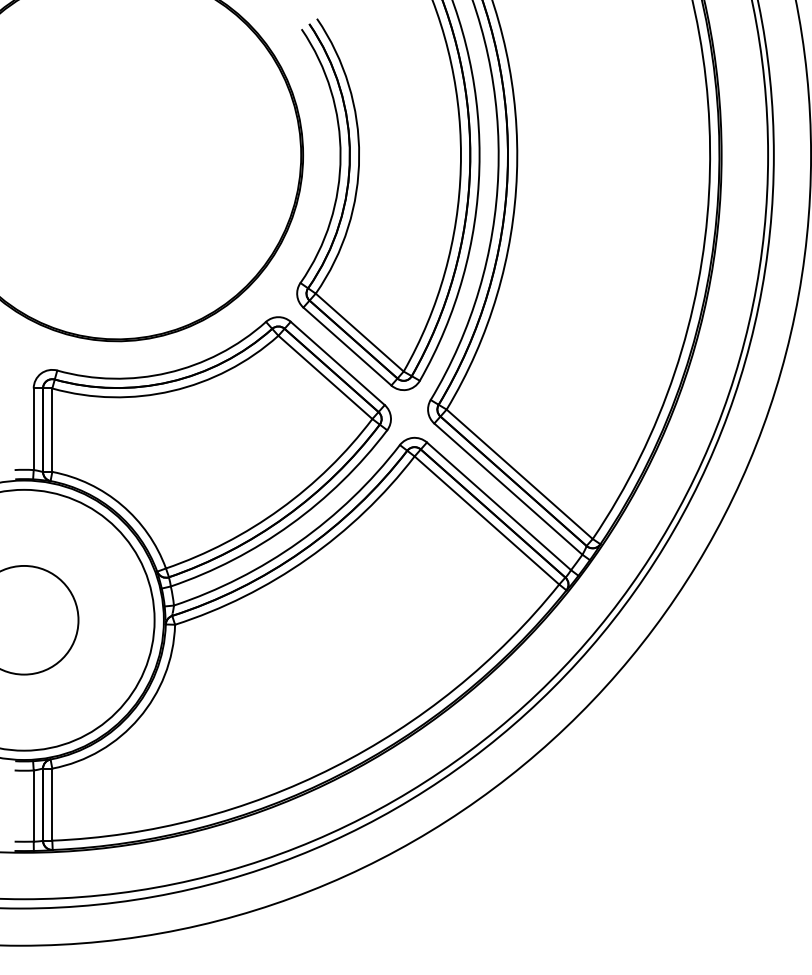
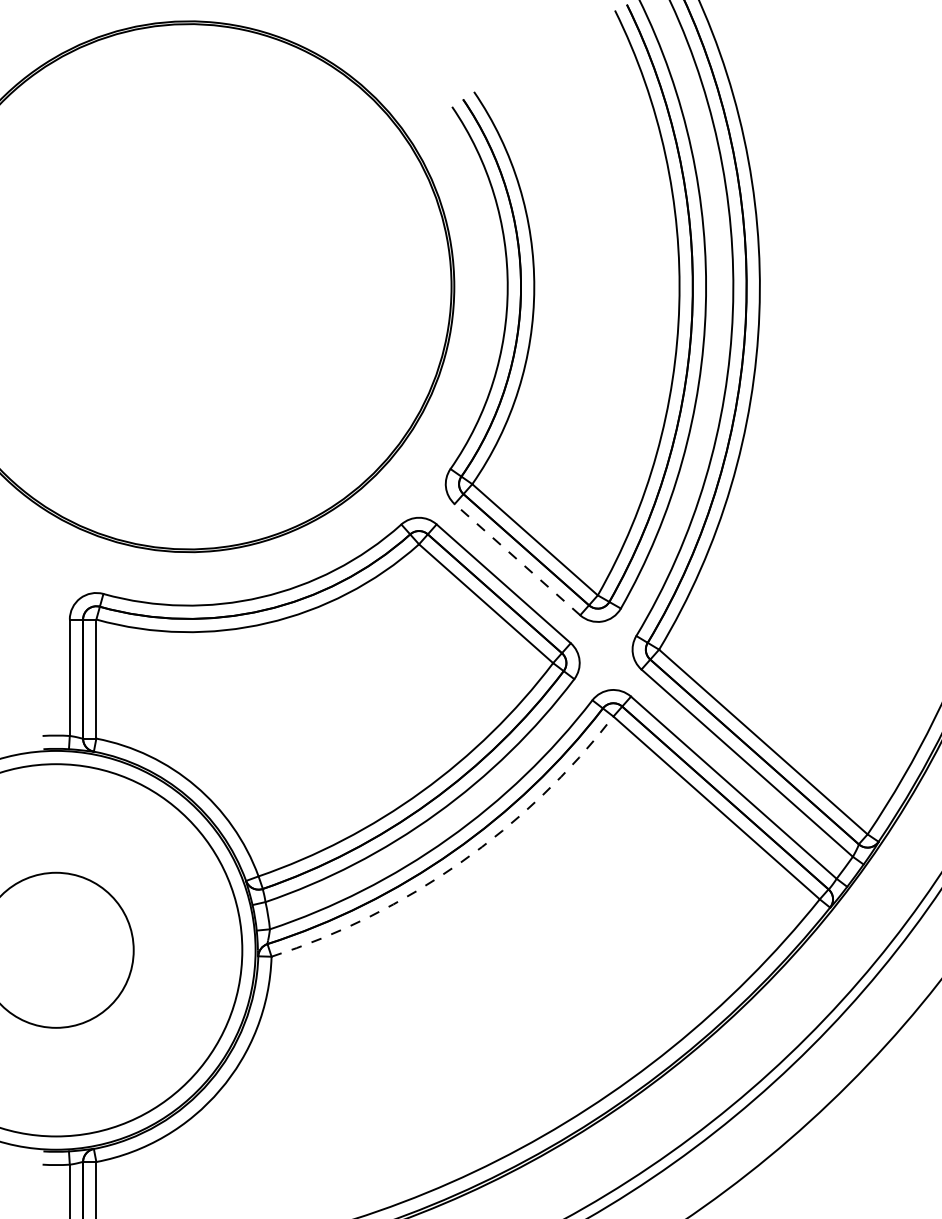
line: (347, 346) -> (517, 559), solid -> dashed
arc: (307, 558) -> (460, 862), solid -> dashed

